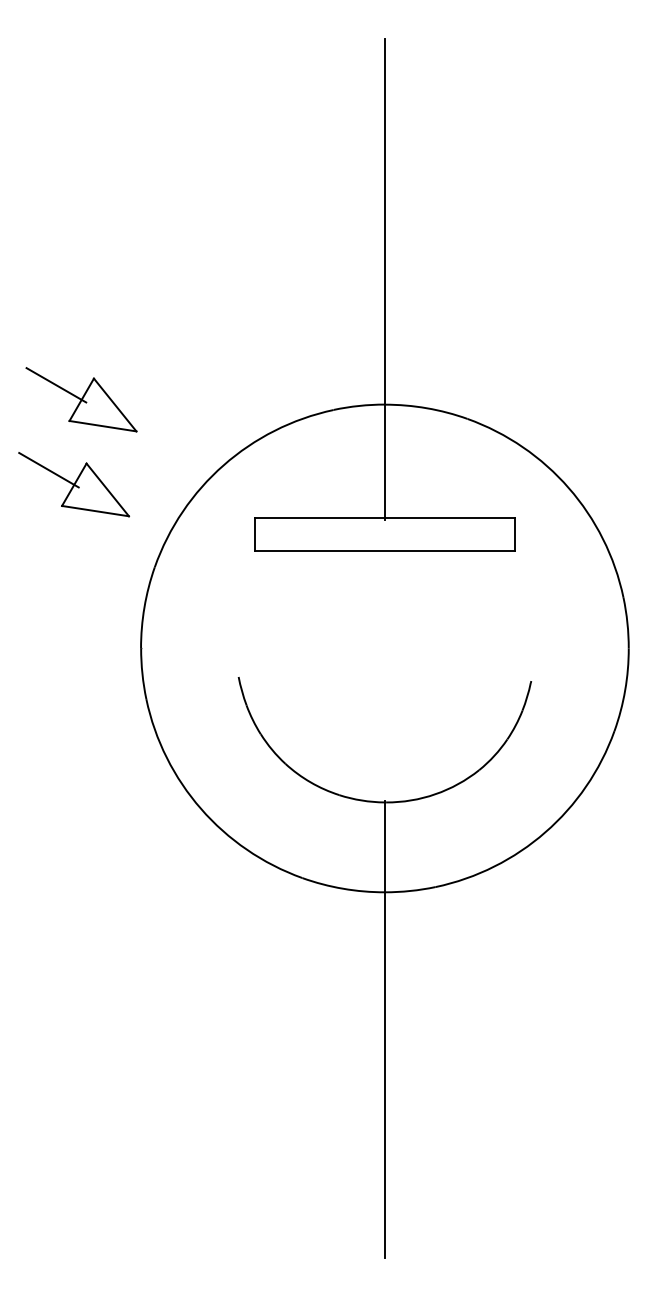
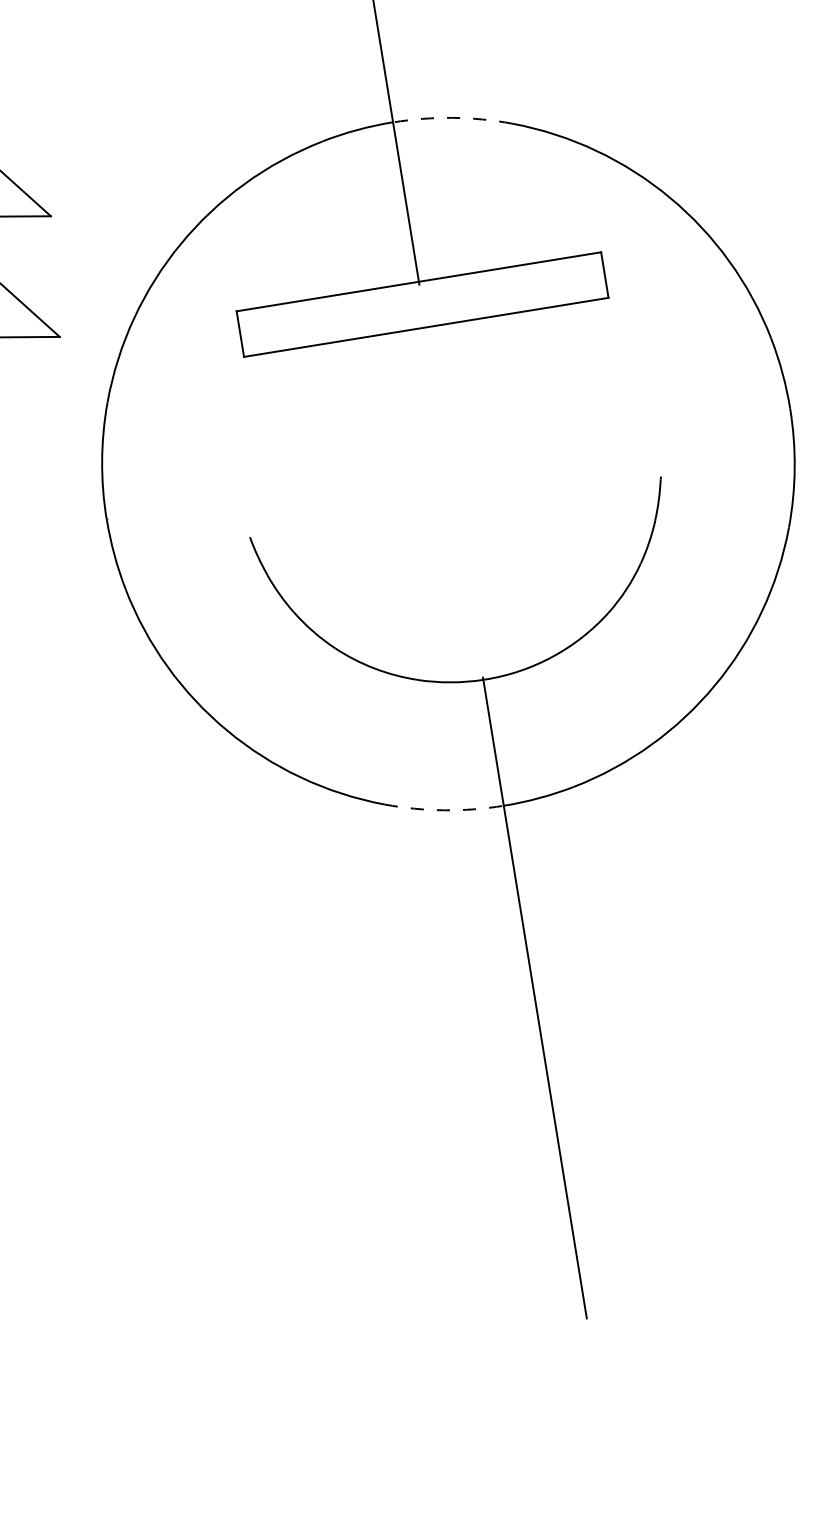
arc: (426, 408) -> (452, 118), solid -> dashed
arc: (343, 888) -> (444, 809), solid -> dashed

